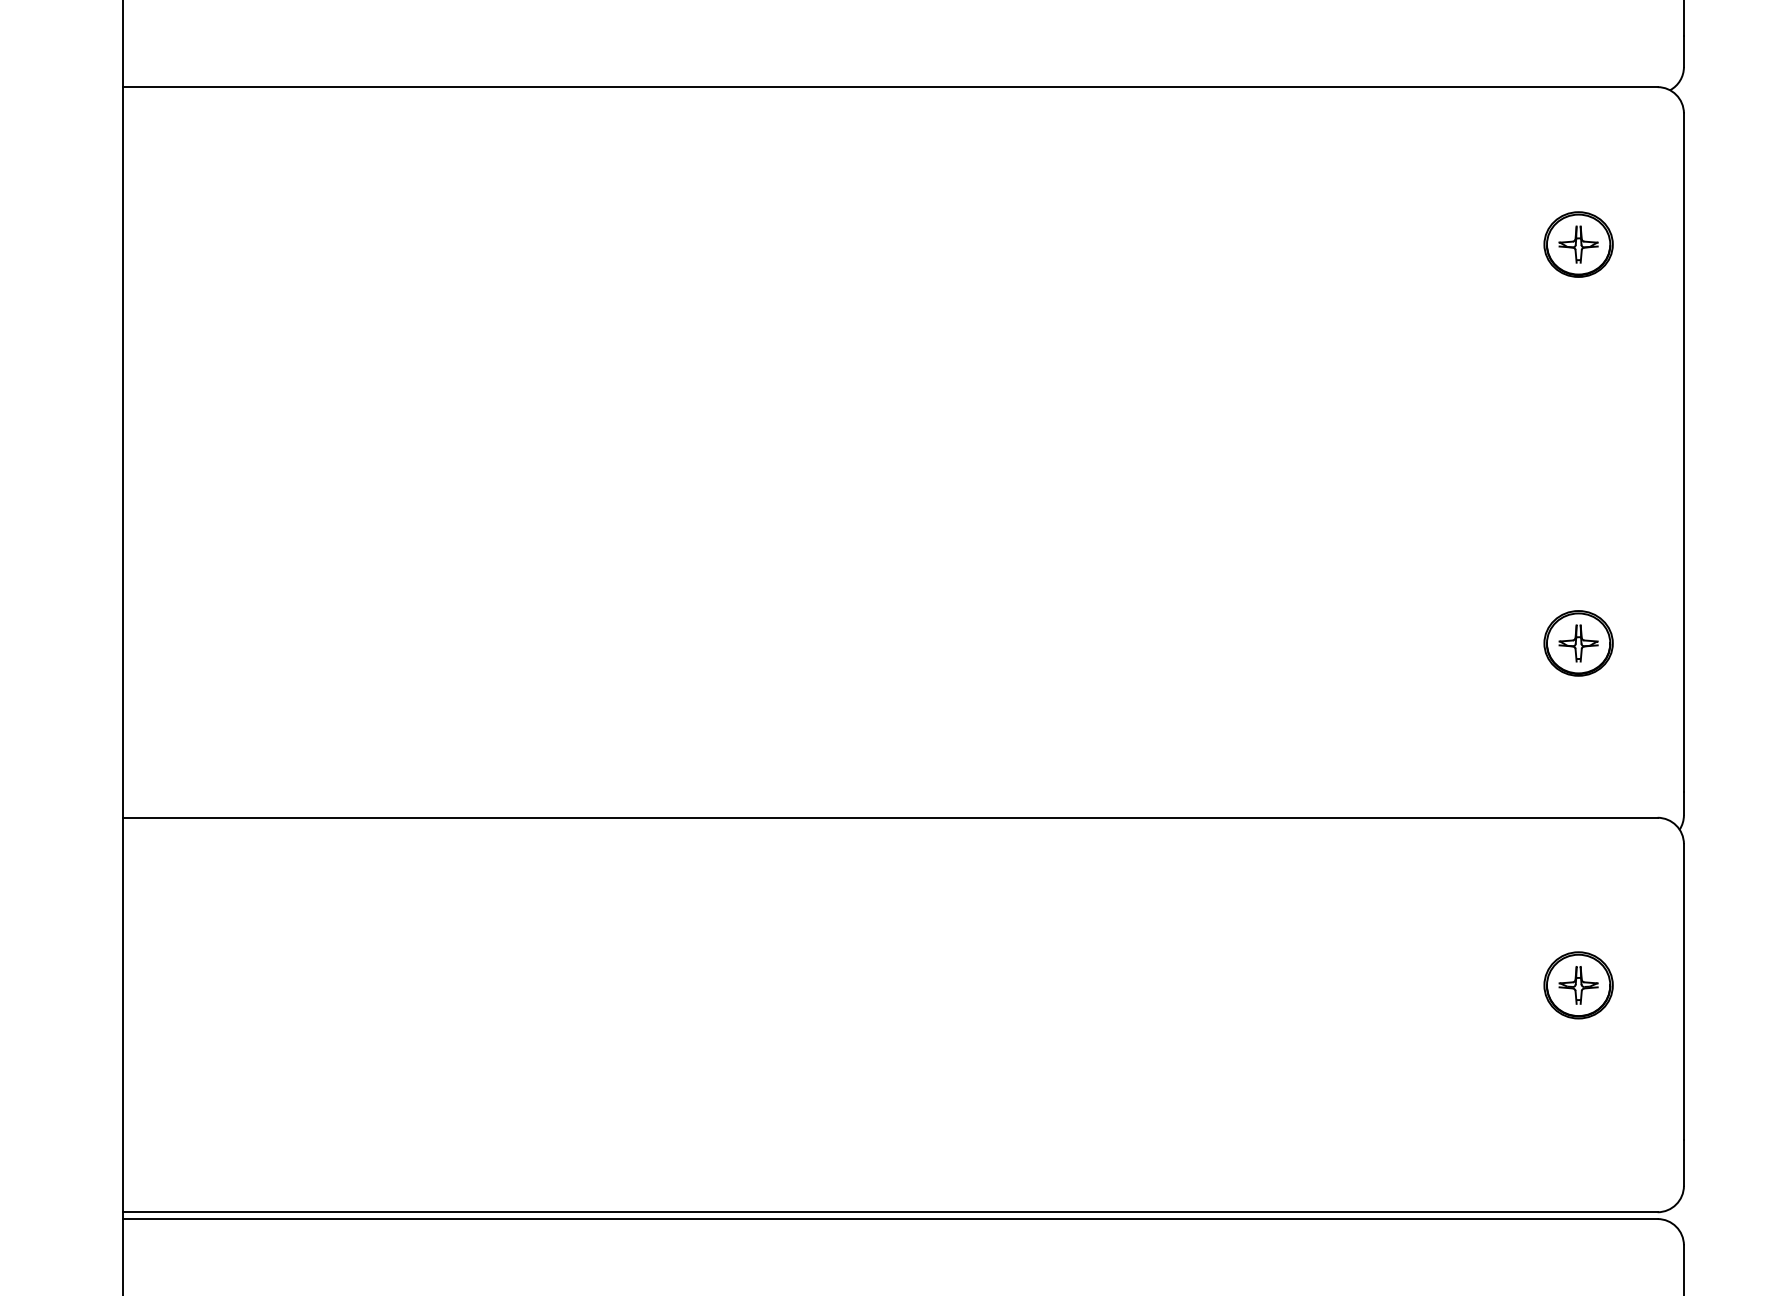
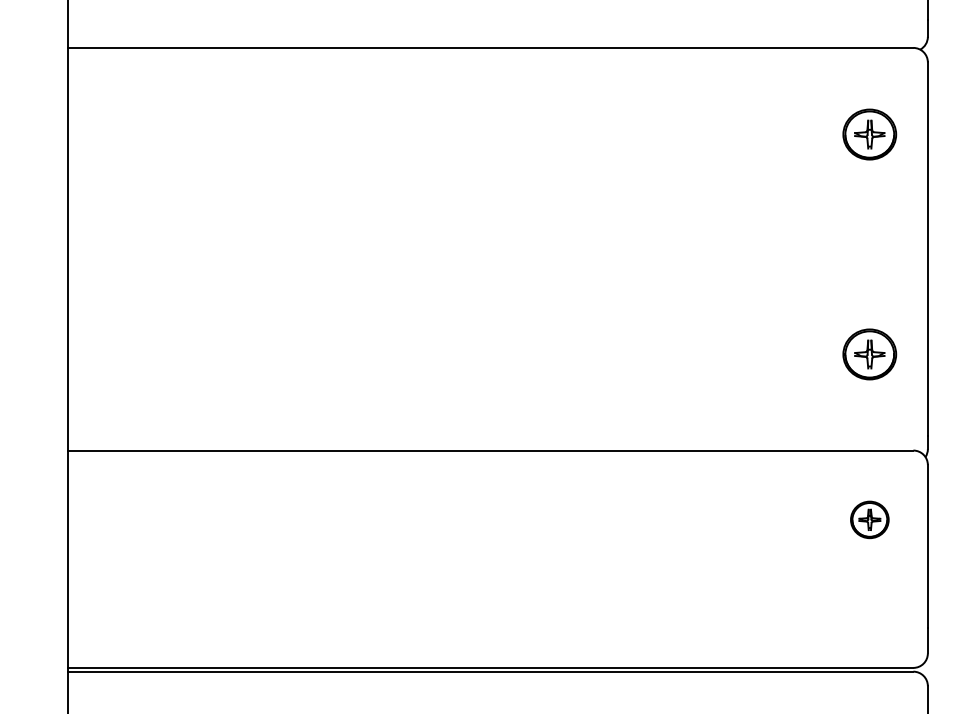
part: (1577, 244) -> (869, 134), size x1.4
part: (1577, 643) -> (869, 354), size x1.4
part: (1577, 984) -> (869, 519), moved

